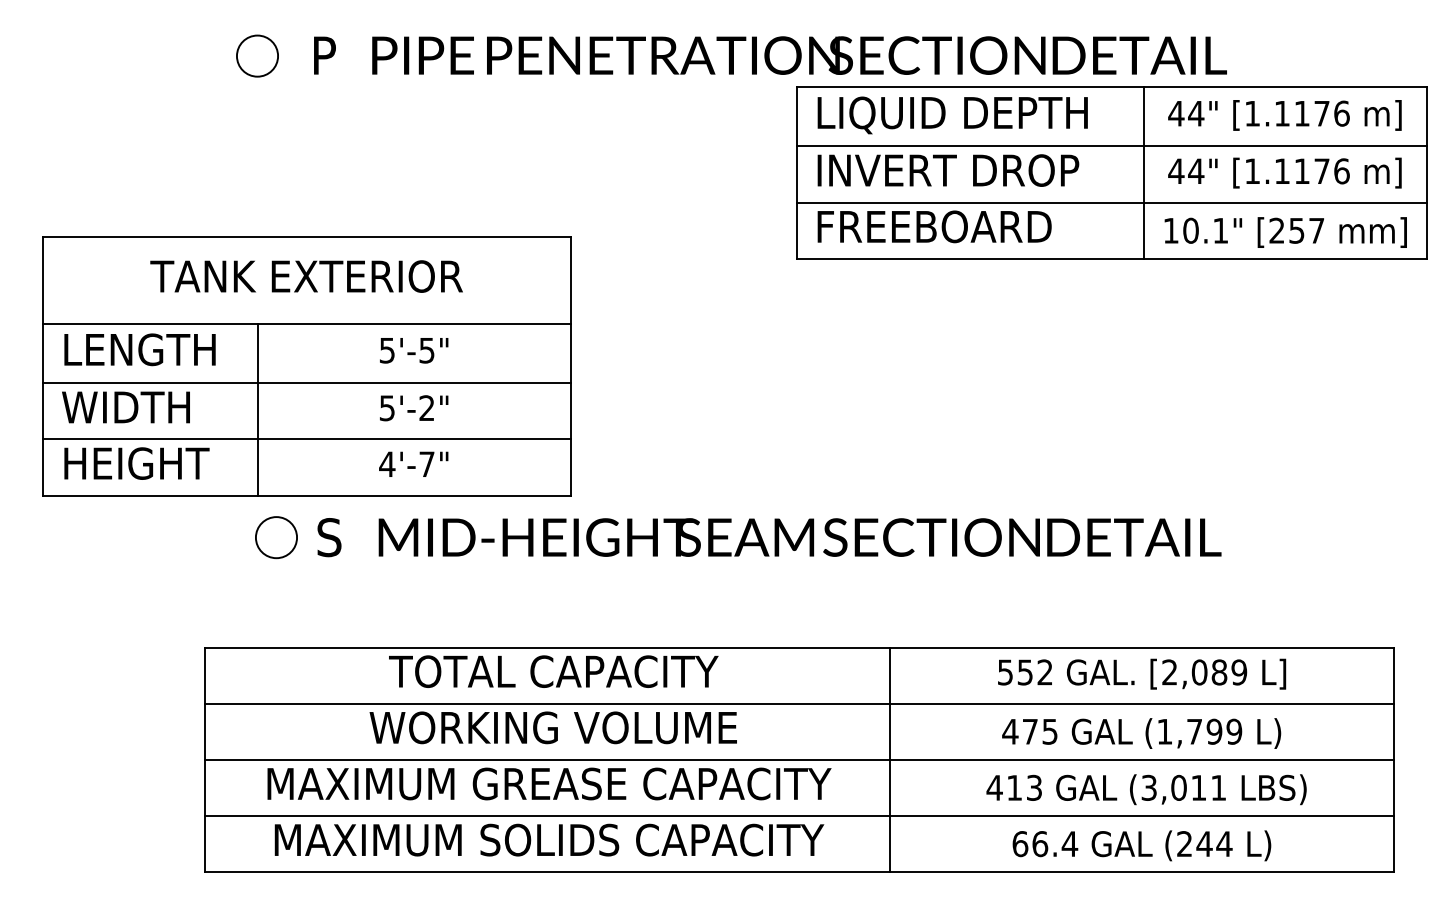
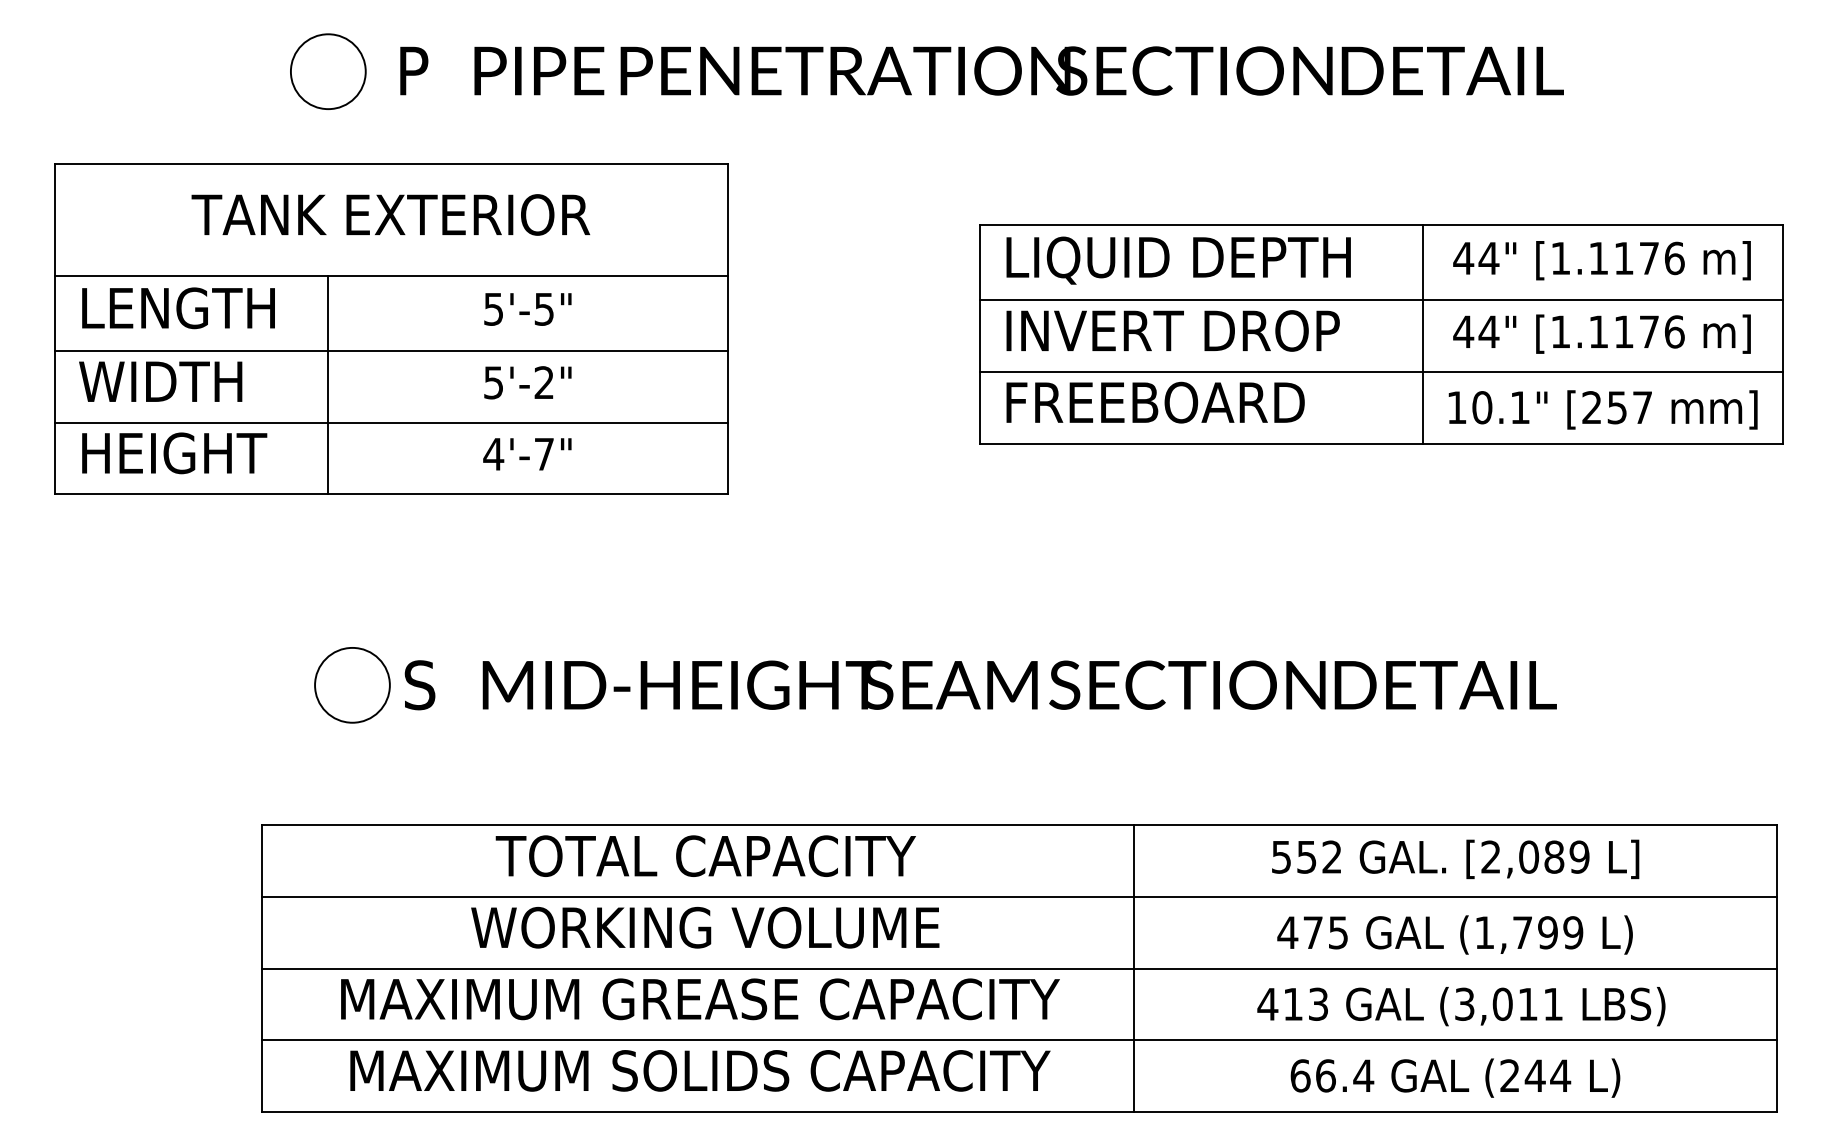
circle: (257, 55) -> (328, 70), size x1.43
part: (1111, 172) -> (1381, 333), moved
part: (306, 366) -> (390, 329), moved
circle: (276, 537) -> (352, 685), size x1.43

